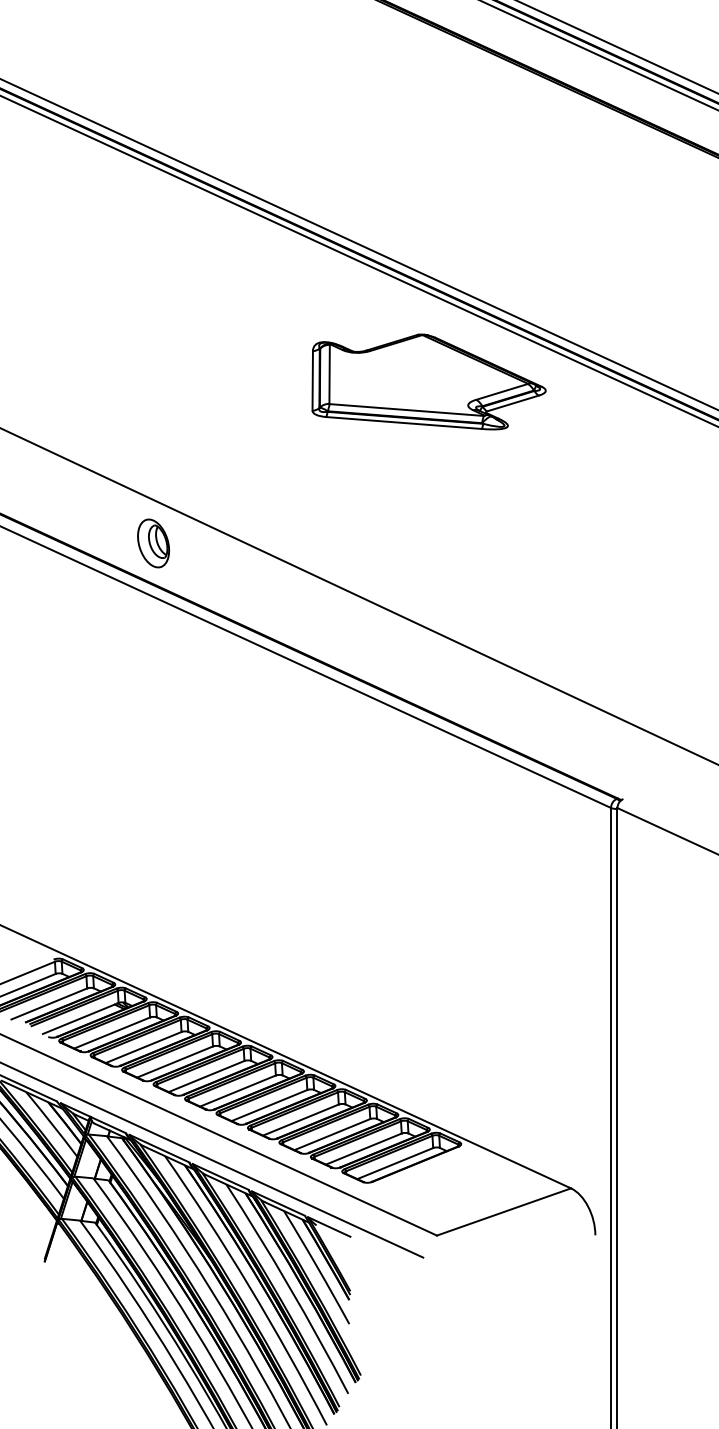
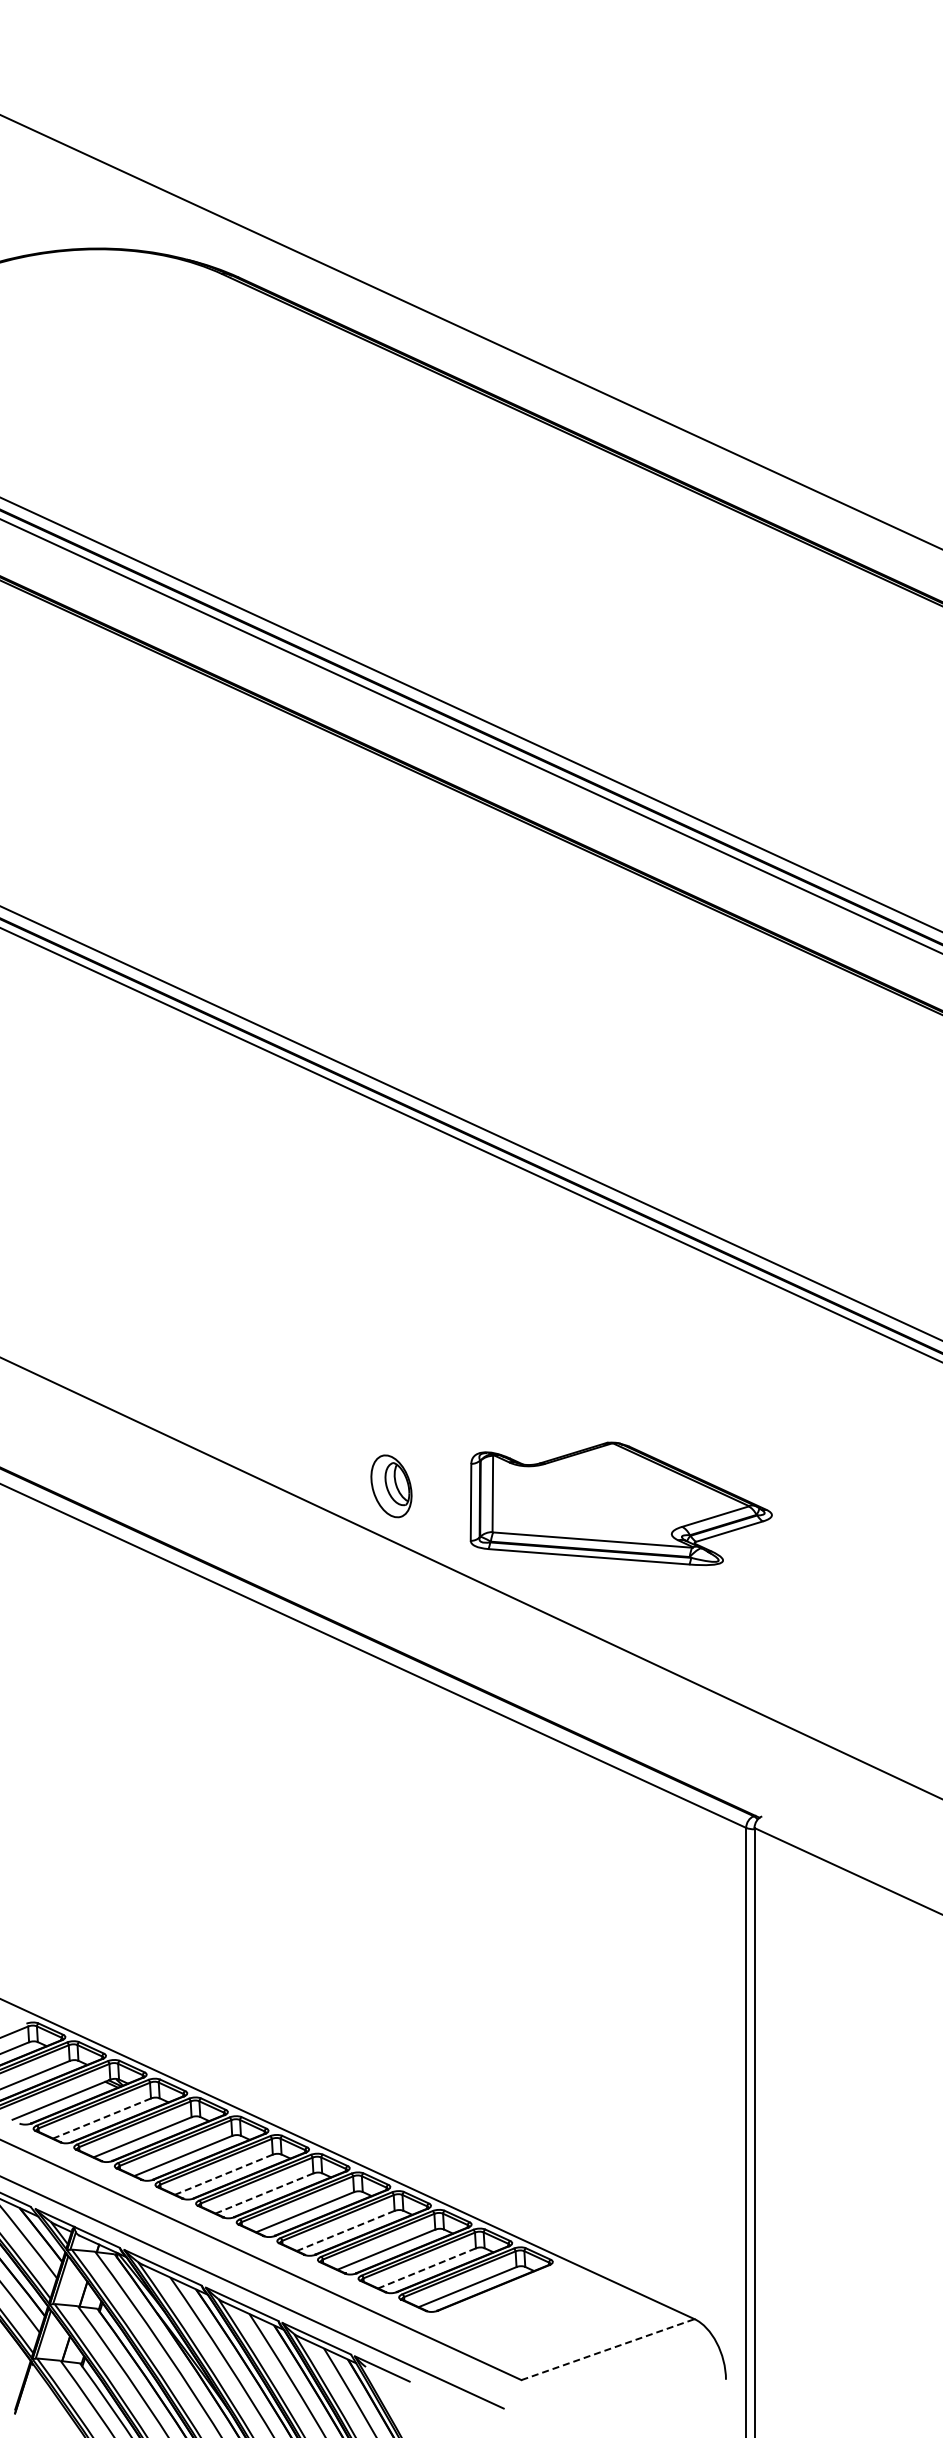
part: (428, 381) -> (620, 1503), moved
part: (153, 543) -> (391, 1486), moved
line: (112, 1033) -> (102, 2118), solid -> dashed
line: (206, 1076) -> (223, 2174), solid -> dashed
line: (237, 1091) -> (264, 2193), solid -> dashed
line: (300, 1119) -> (345, 2230), solid -> dashed
line: (364, 1149) -> (427, 2268), solid -> dashed
line: (504, 1211) -> (608, 2349), solid -> dashed

